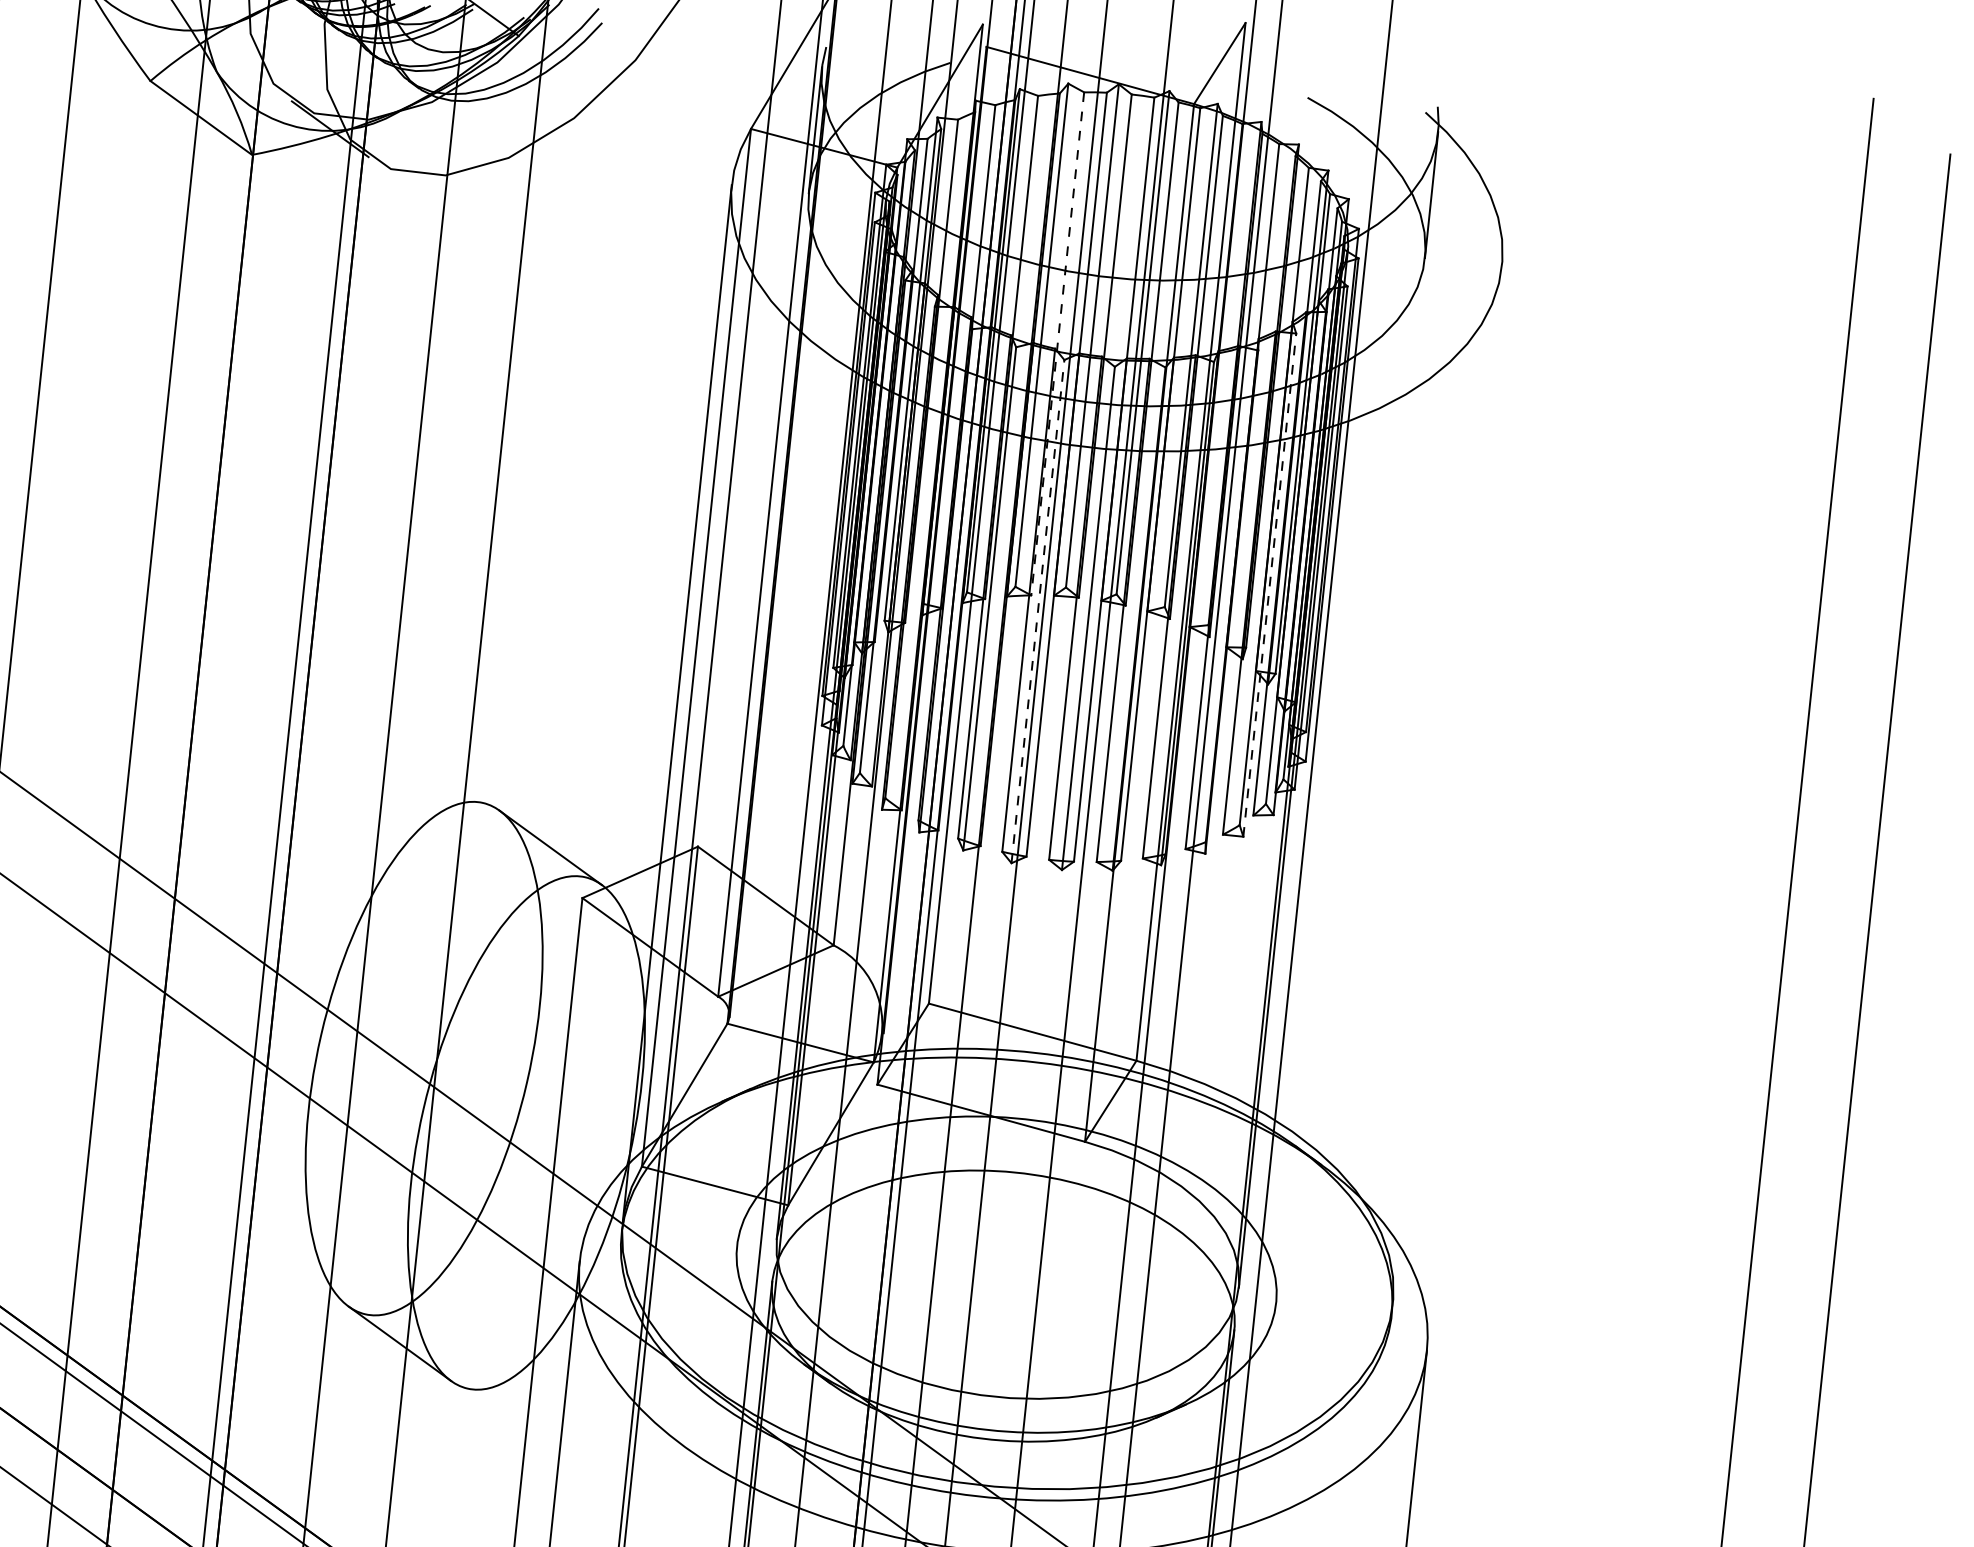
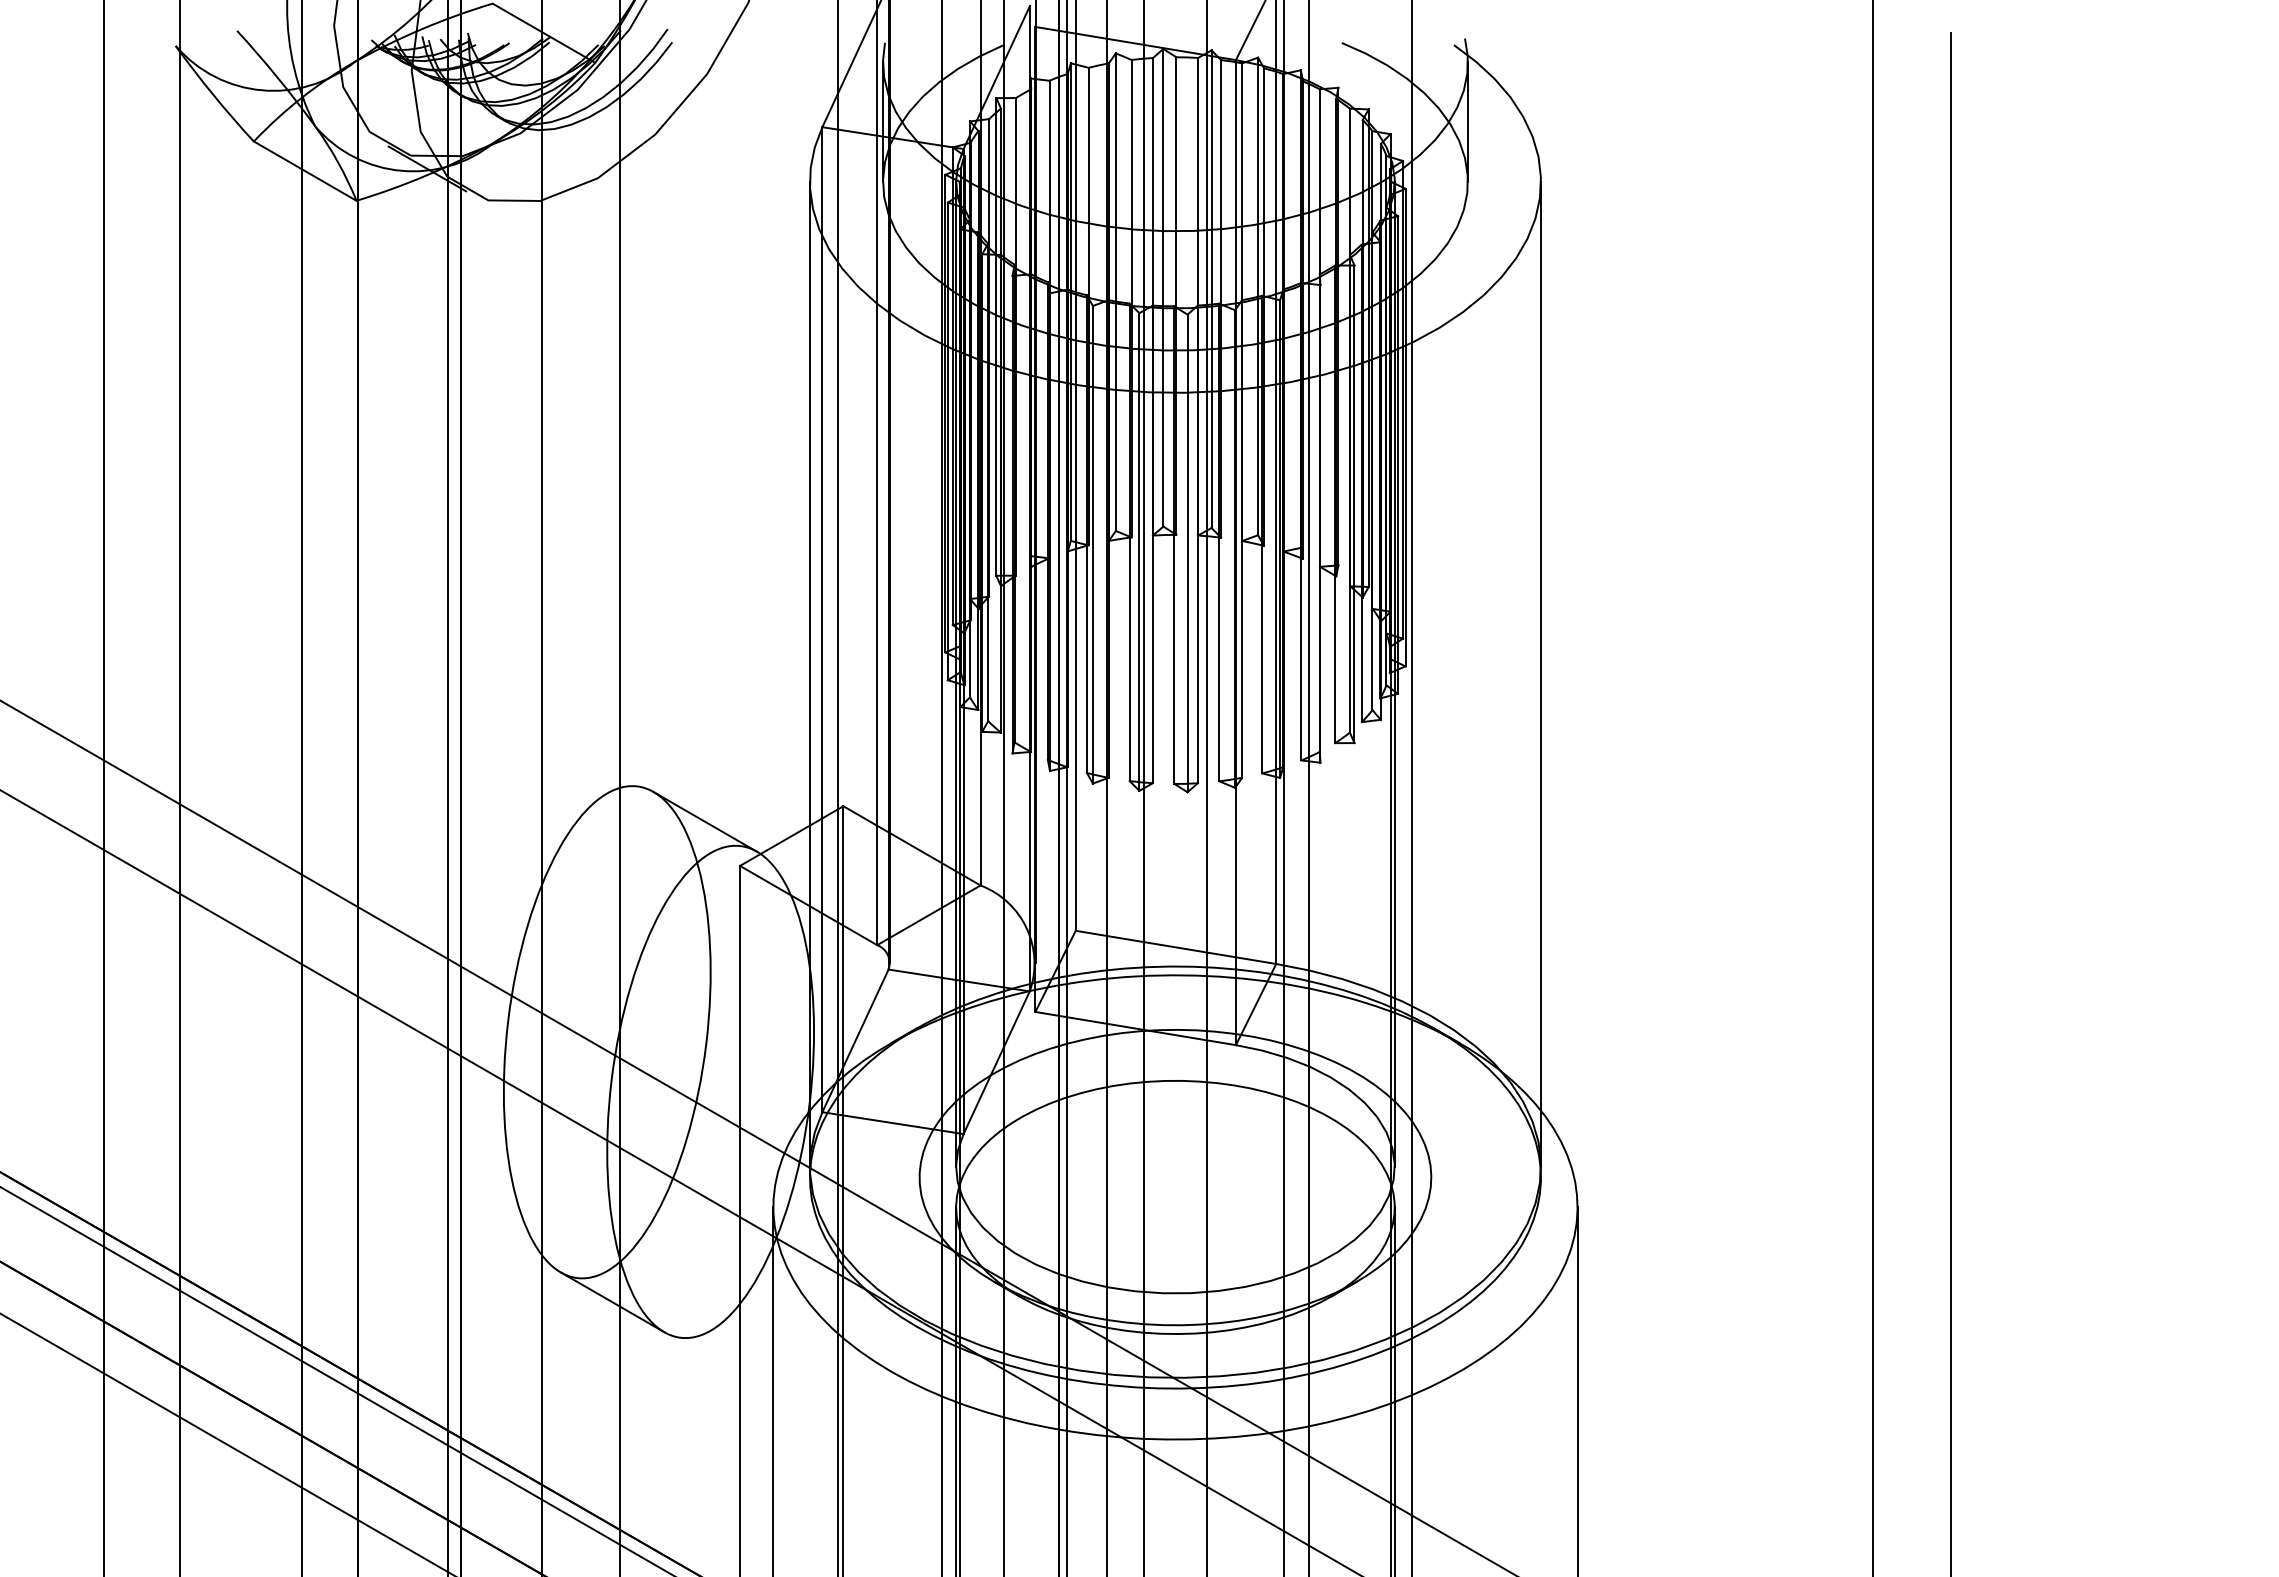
line: (1057, 343) -> (1131, 298), dashed -> solid
line: (1269, 585) -> (1354, 504), dashed -> solid
line: (1037, 612) -> (1139, 552), dashed -> solid
line: (1448, 784) -> (1541, 673), added

